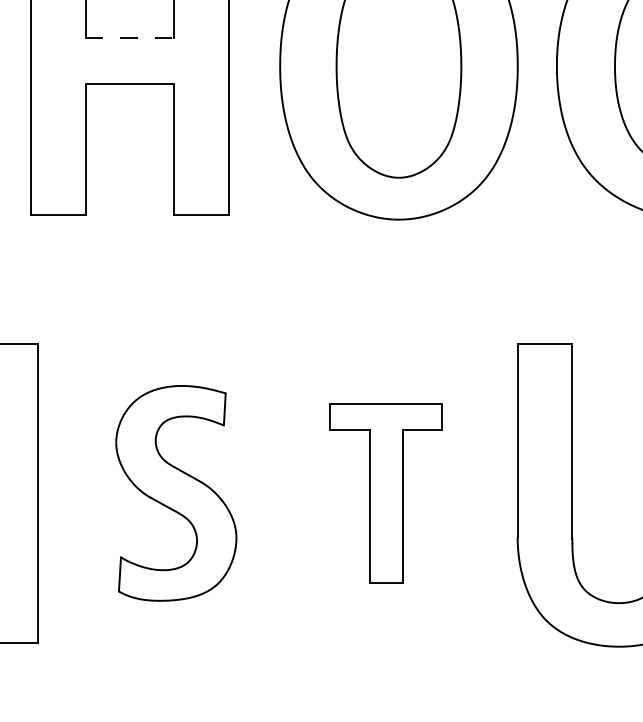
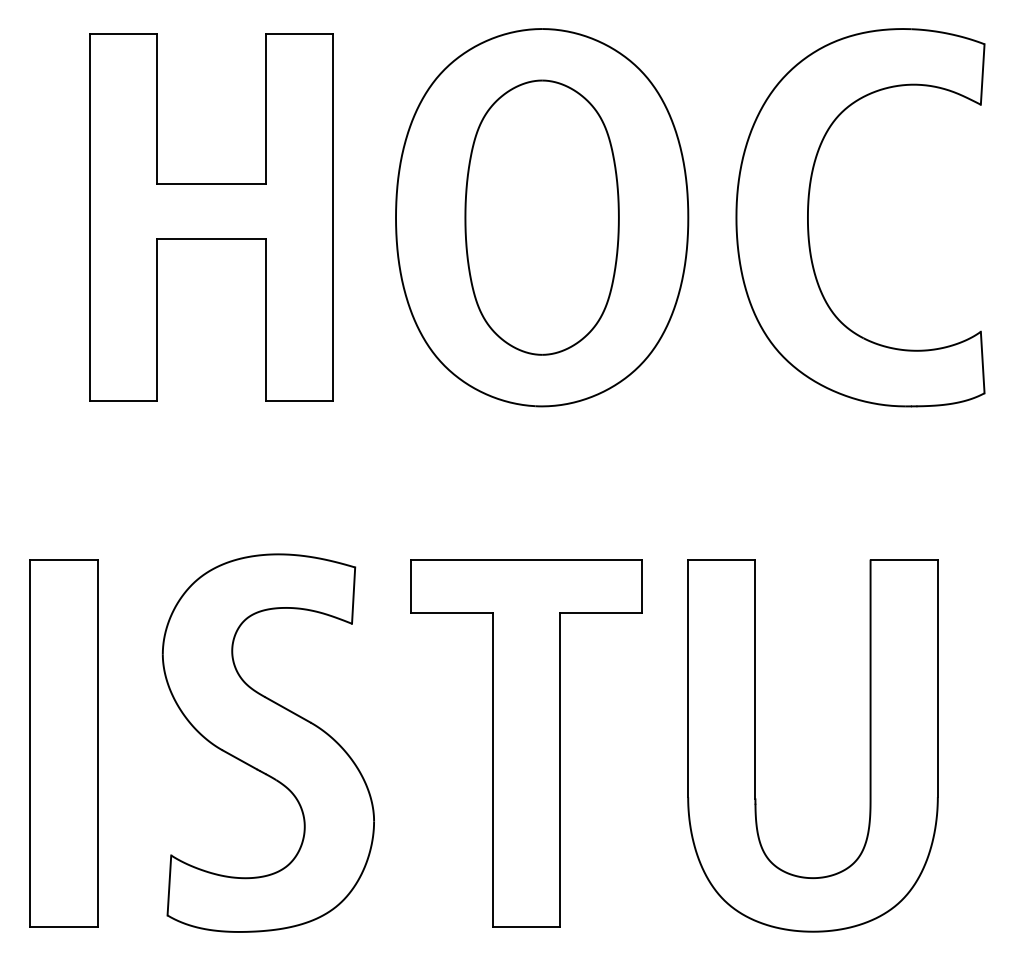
line: (130, 38) -> (211, 183), dashed -> solid
part: (175, 492) -> (267, 742), size x1.43
part: (386, 493) -> (526, 743), size x1.67

